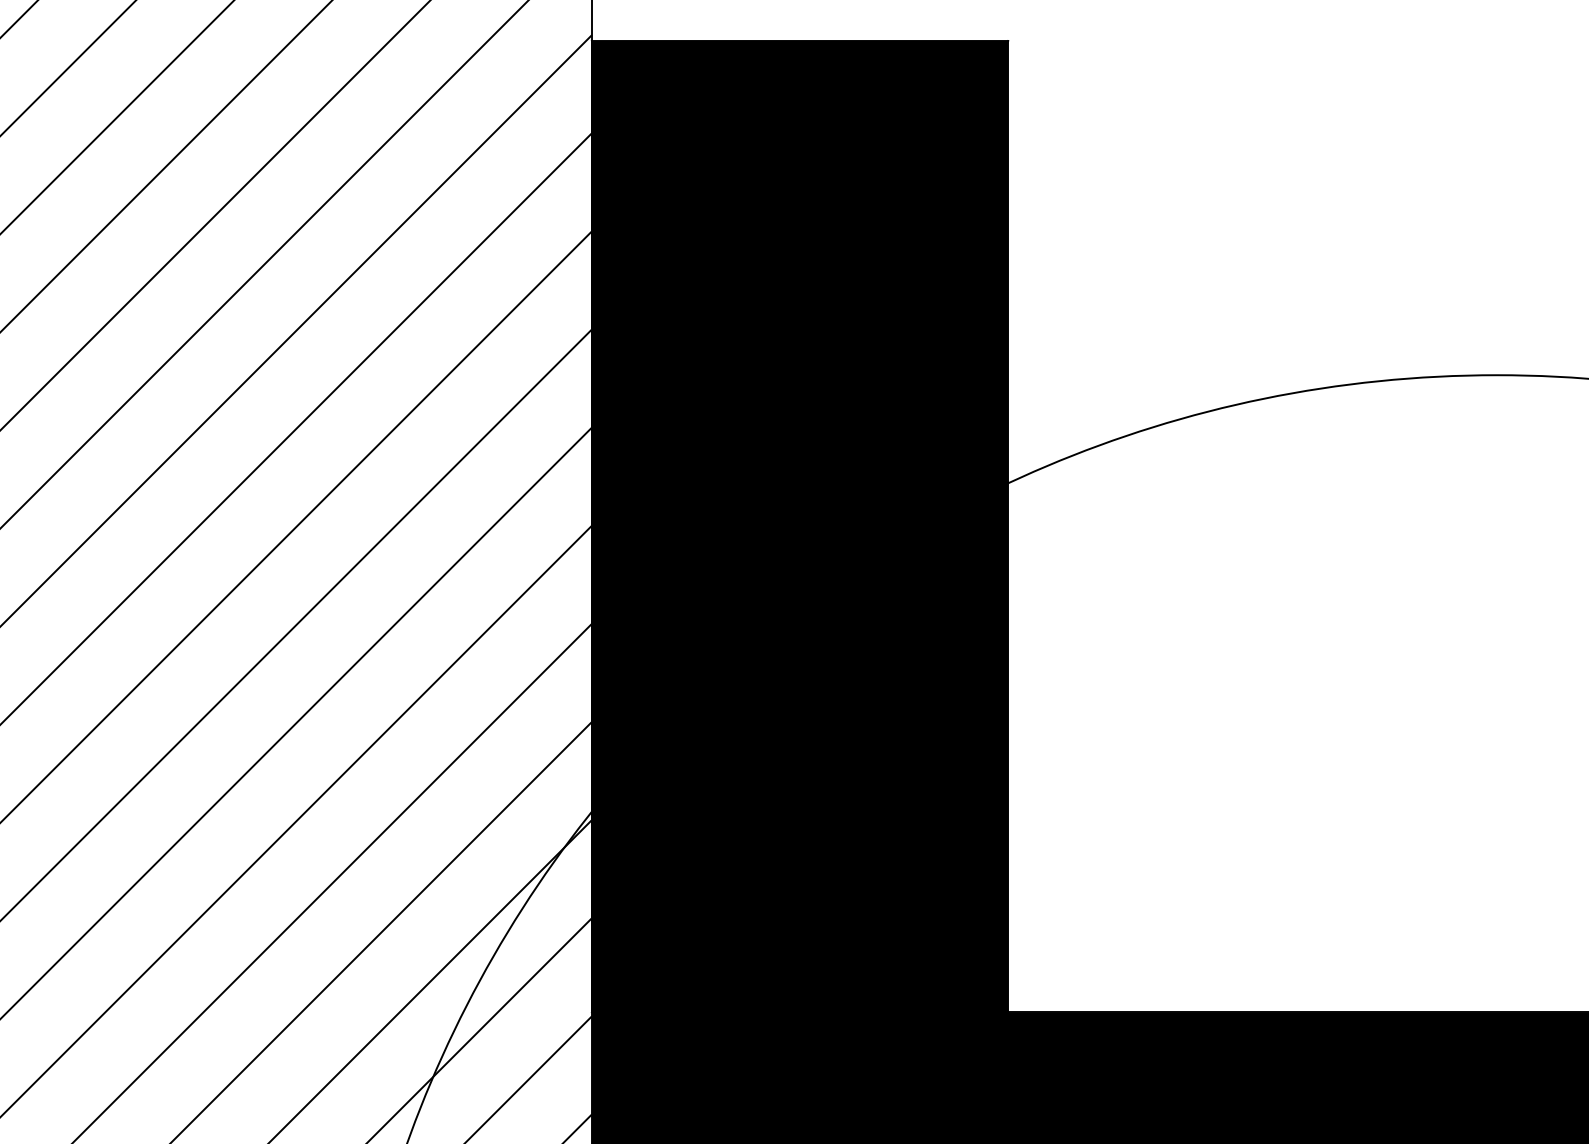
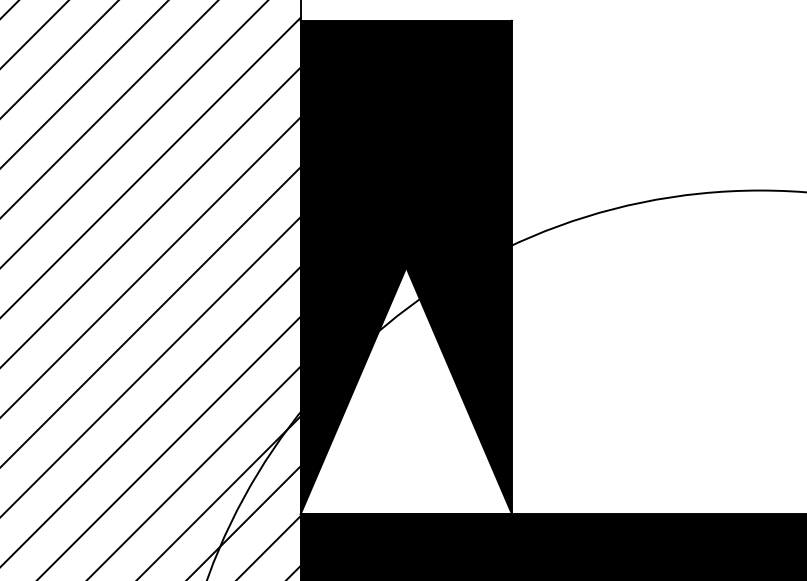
fill: (800, 768) -> (406, 390), removed

